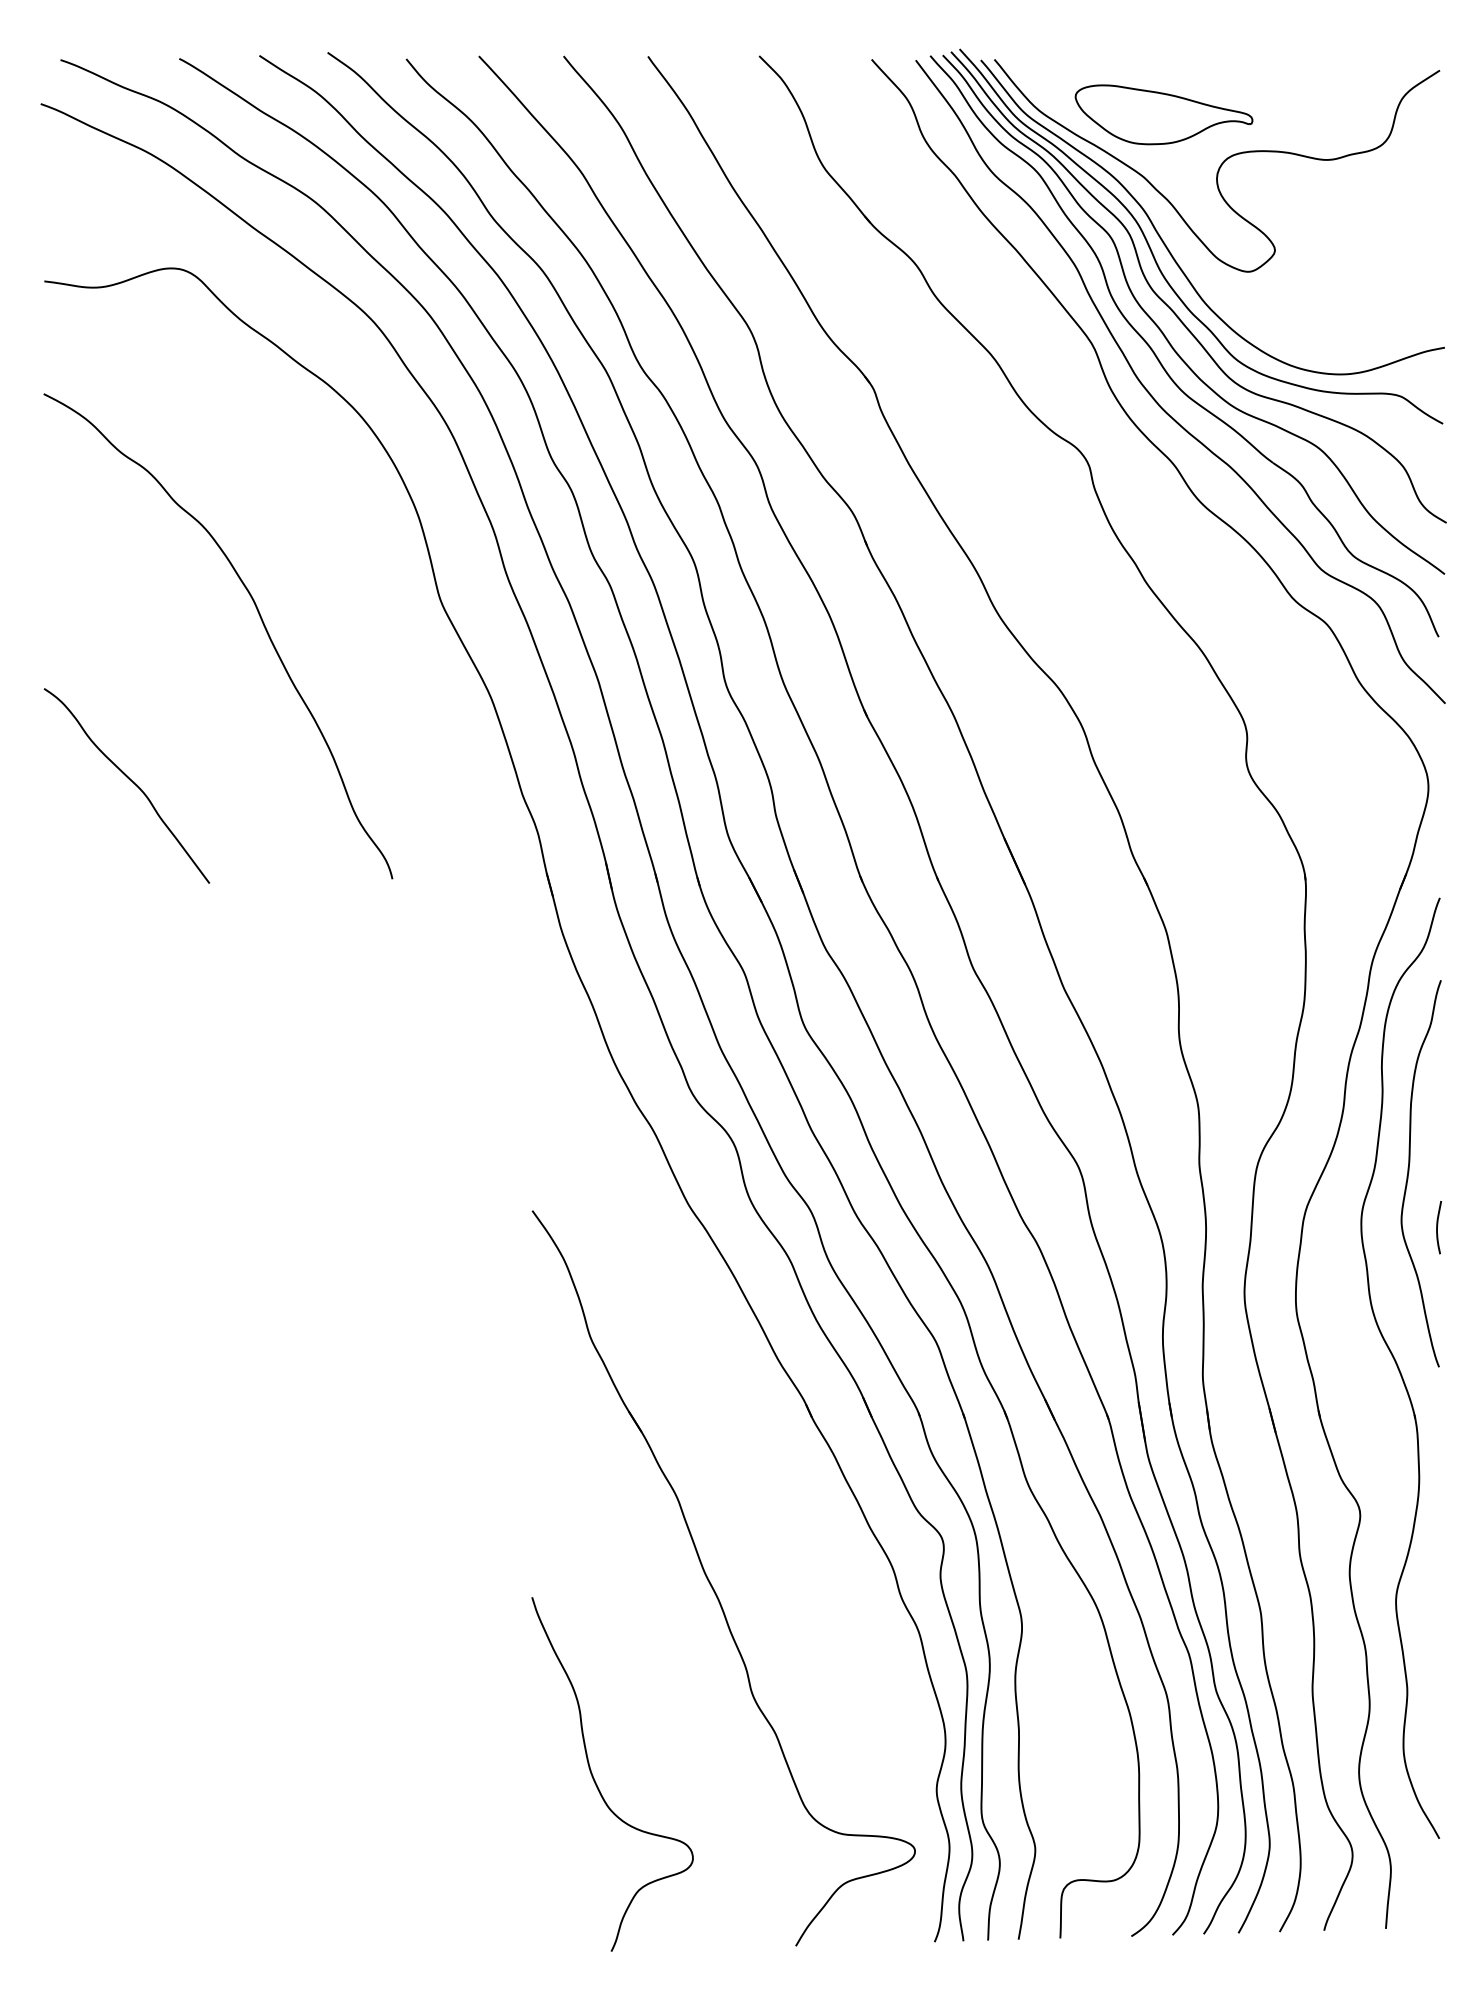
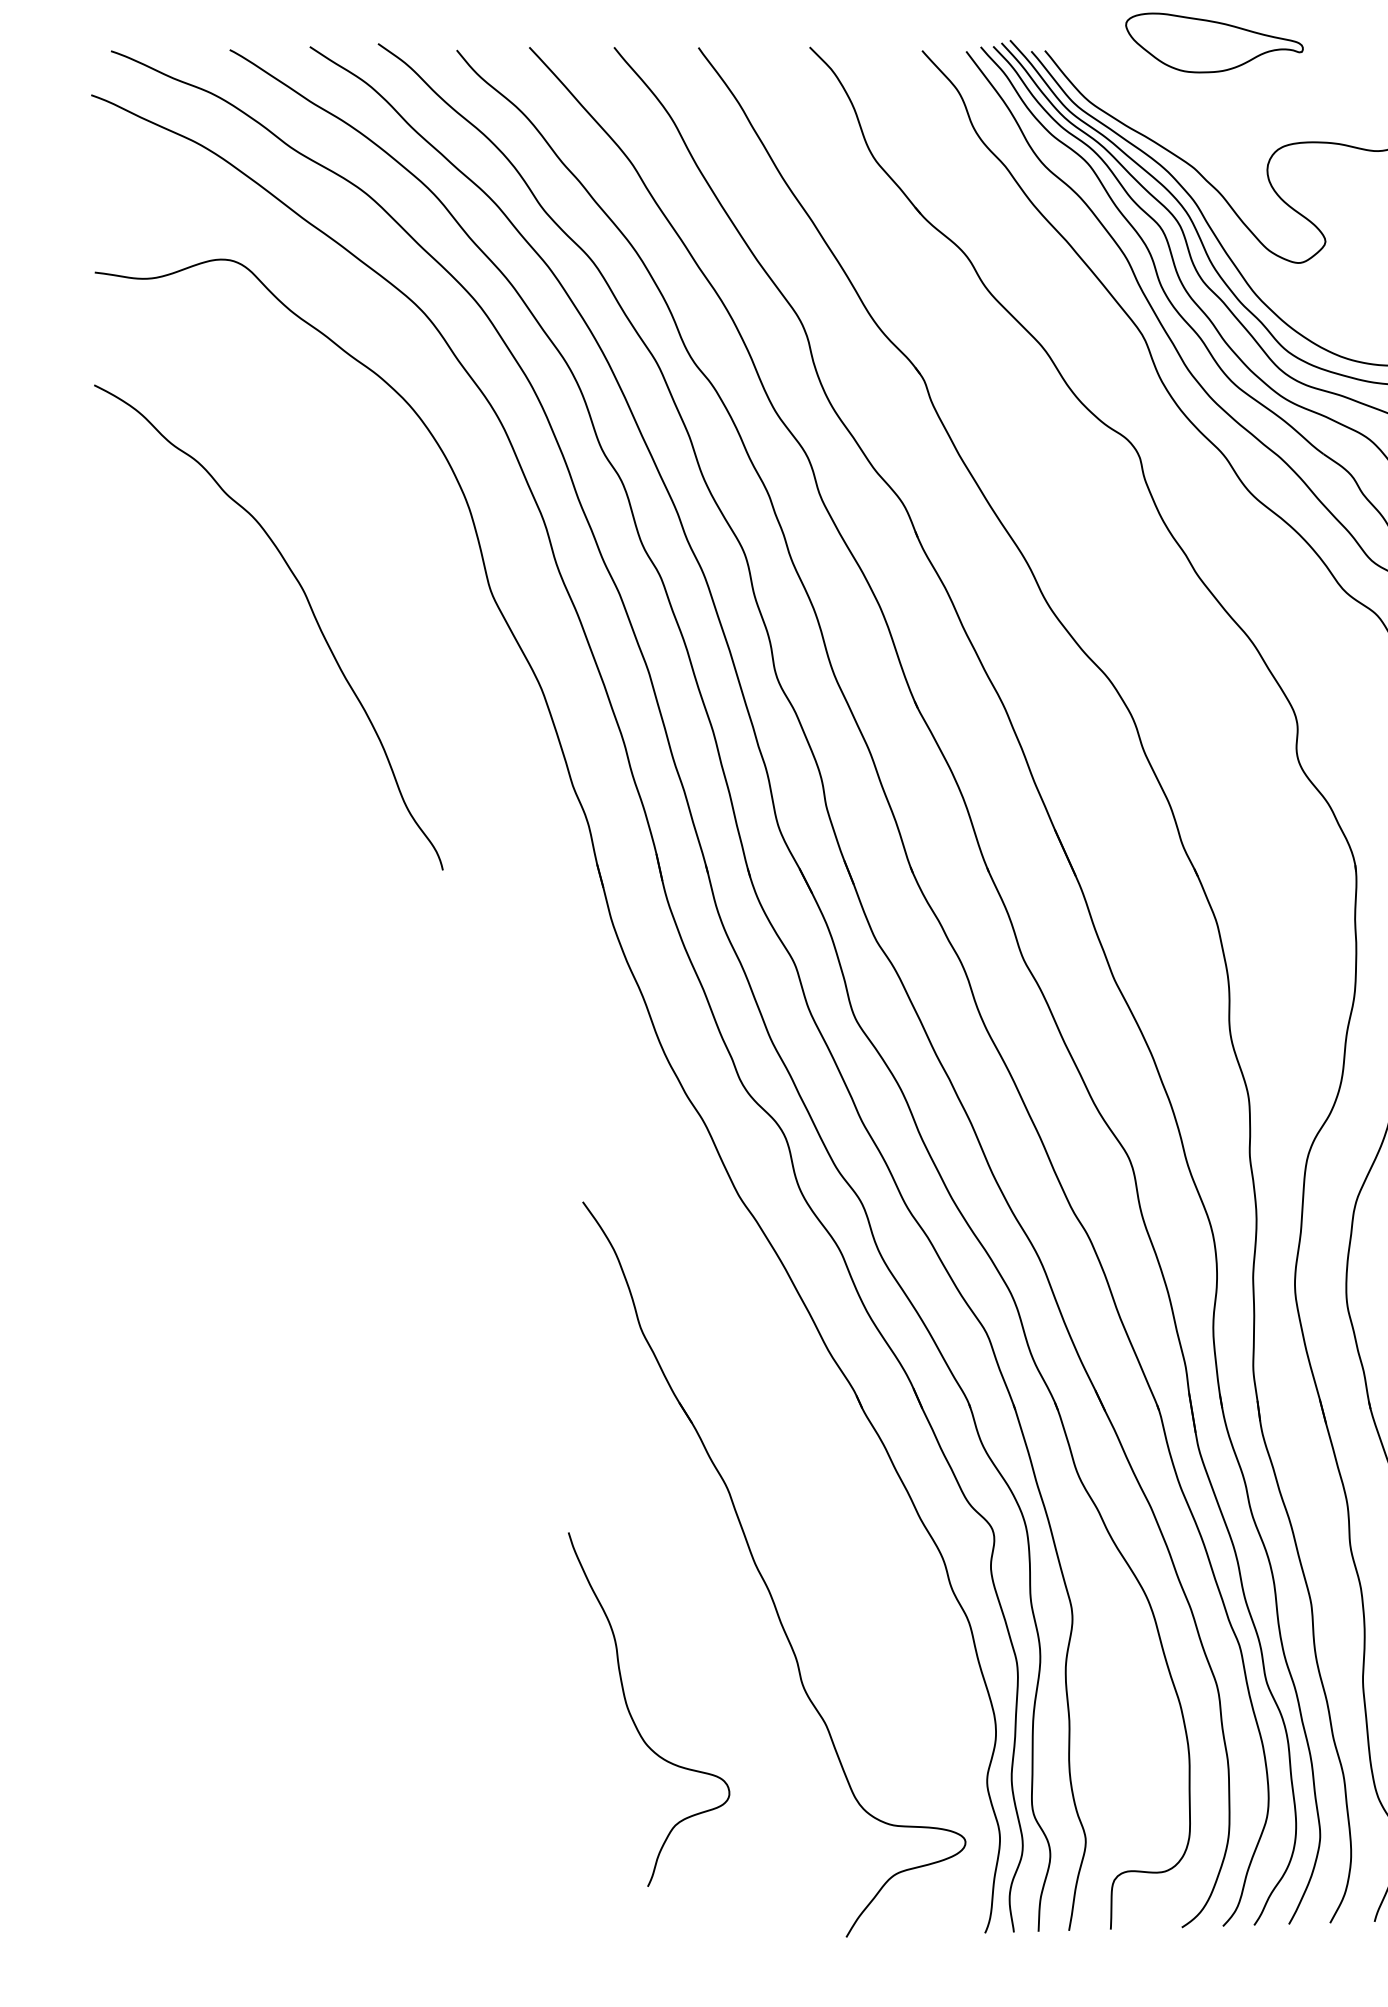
part: (1163, 114) -> (1213, 42), moved
curve: (130, 781) -> (180, 772), removed
curve: (596, 1782) -> (632, 1717), moved

